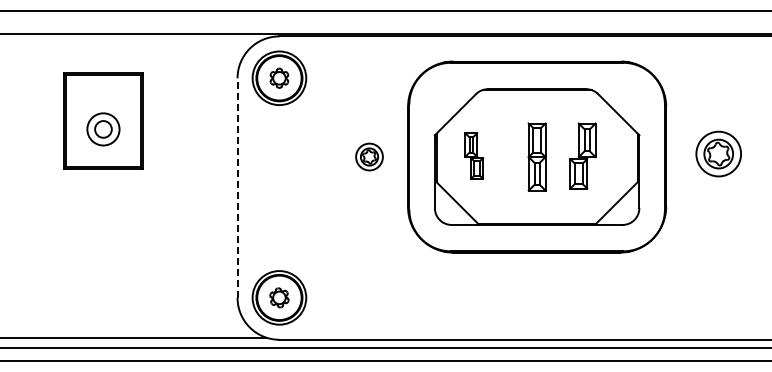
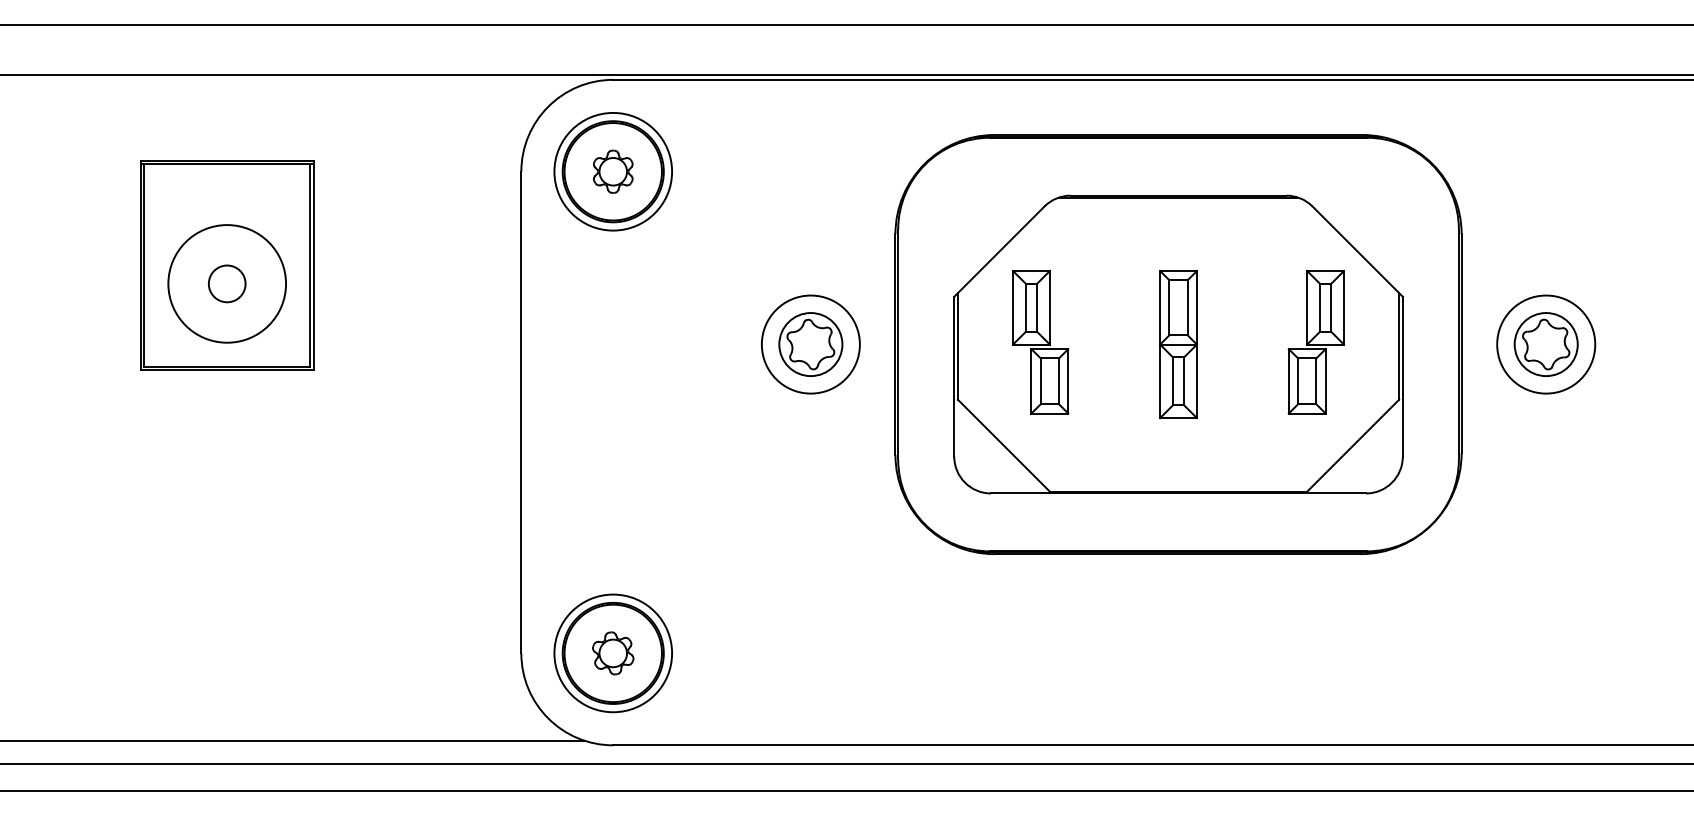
circle: (103, 129) -> (227, 284), size x1.67
part: (718, 153) -> (1545, 343), moved
part: (473, 155) -> (1038, 341), size x1.43
part: (582, 155) -> (1315, 341), moved
part: (369, 156) -> (810, 343), size x1.67
line: (237, 188) -> (521, 413), dashed -> solid

